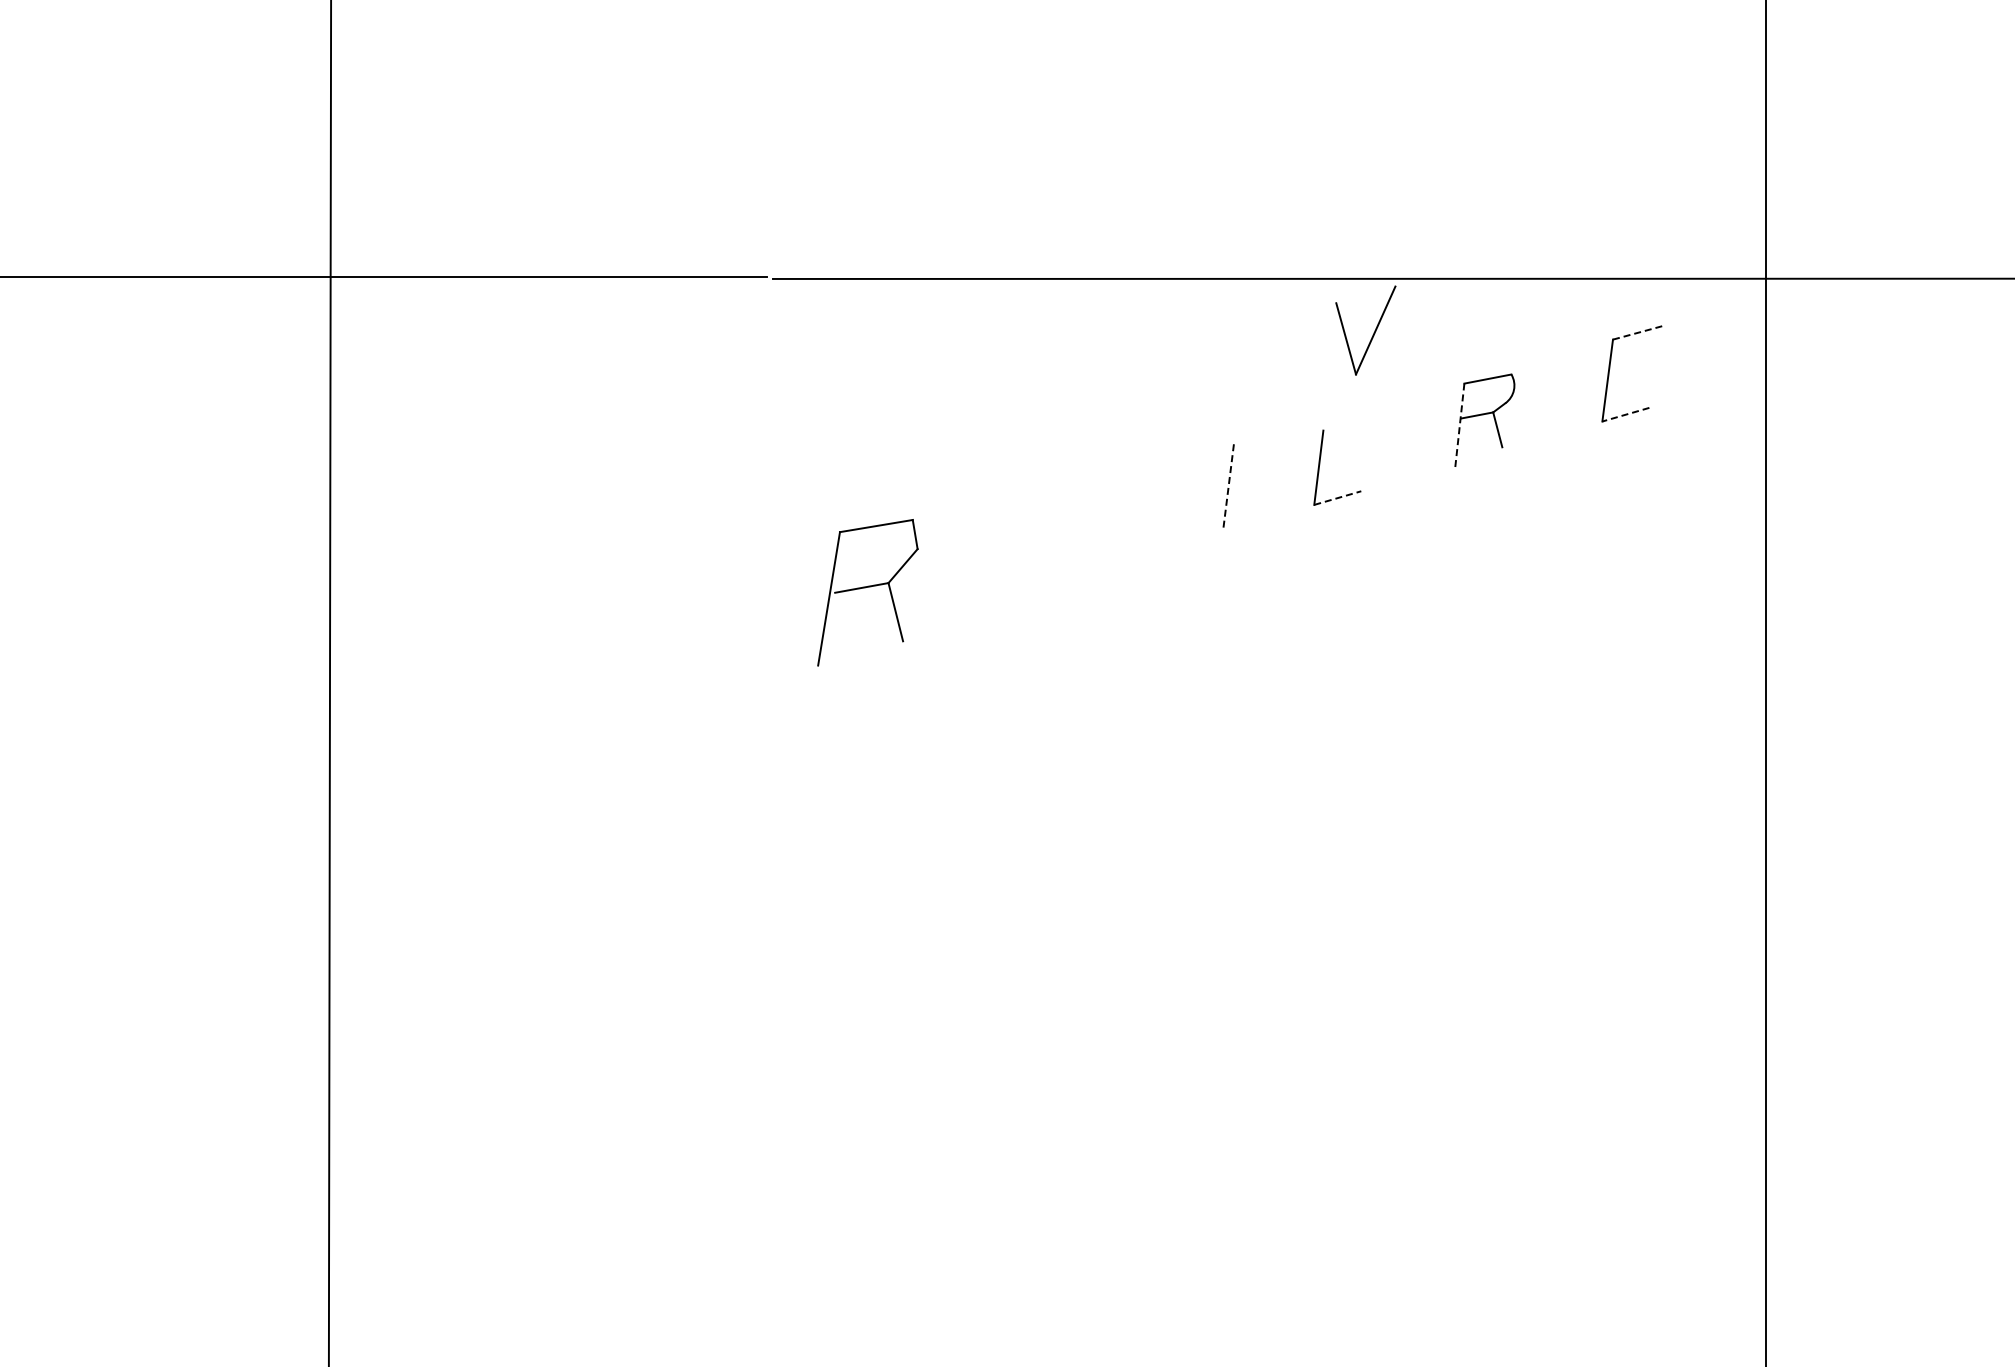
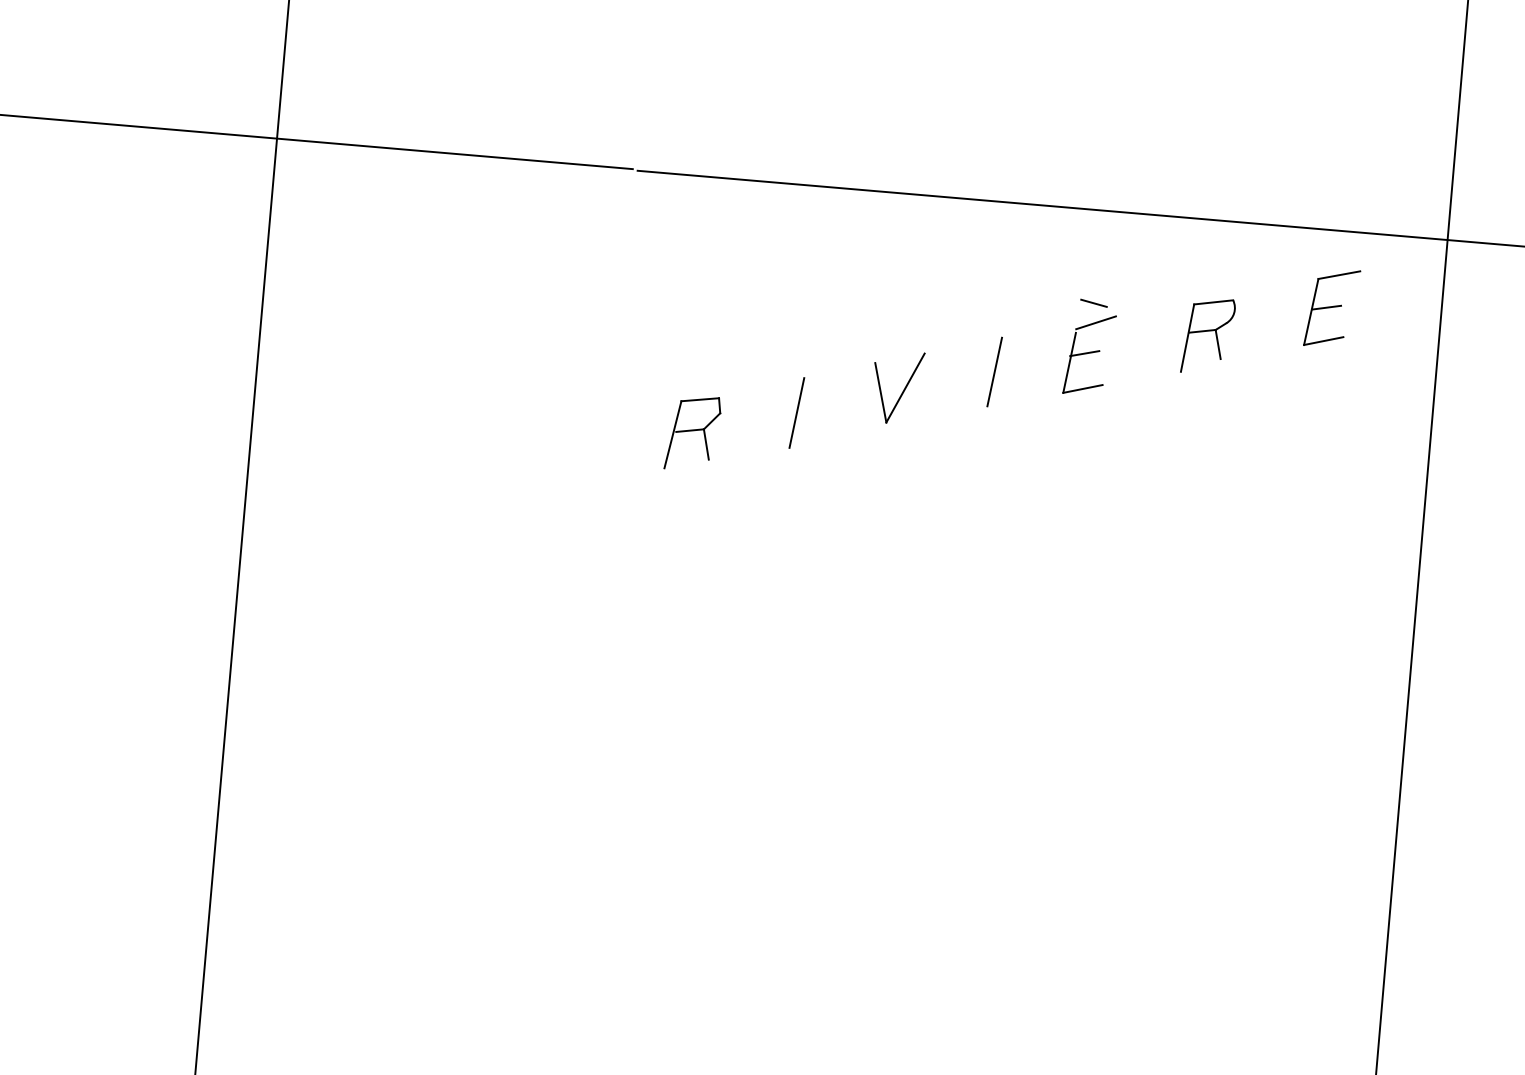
part: (1373, 332) -> (903, 389), moved
line: (1638, 332) -> (1339, 274), dashed -> solid
line: (1625, 373) -> (1326, 307), added
line: (1342, 392) -> (1094, 303), added
line: (1625, 414) -> (1323, 340), dashed -> solid
line: (1346, 416) -> (1095, 323), added
line: (1459, 425) -> (1187, 338), dashed -> solid
line: (1335, 454) -> (1084, 353), added
line: (1228, 486) -> (994, 371), dashed -> solid
line: (1338, 497) -> (1083, 388), dashed -> solid
line: (991, 557) -> (796, 413), added
part: (867, 592) -> (692, 433), size x0.62

